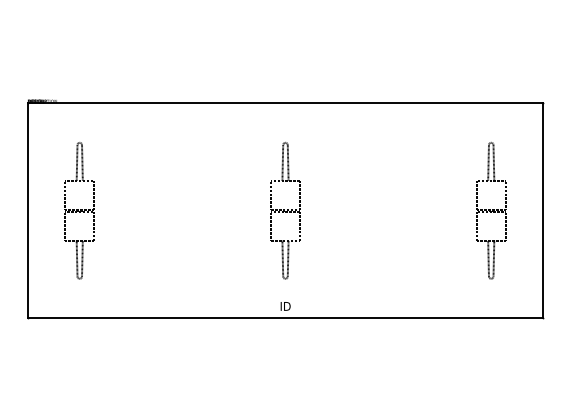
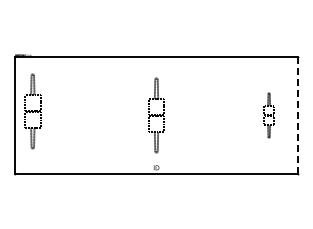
part: (79, 210) -> (32, 111), moved
part: (489, 210) -> (268, 115), size x0.6
line: (542, 210) -> (297, 115), solid -> dashed

